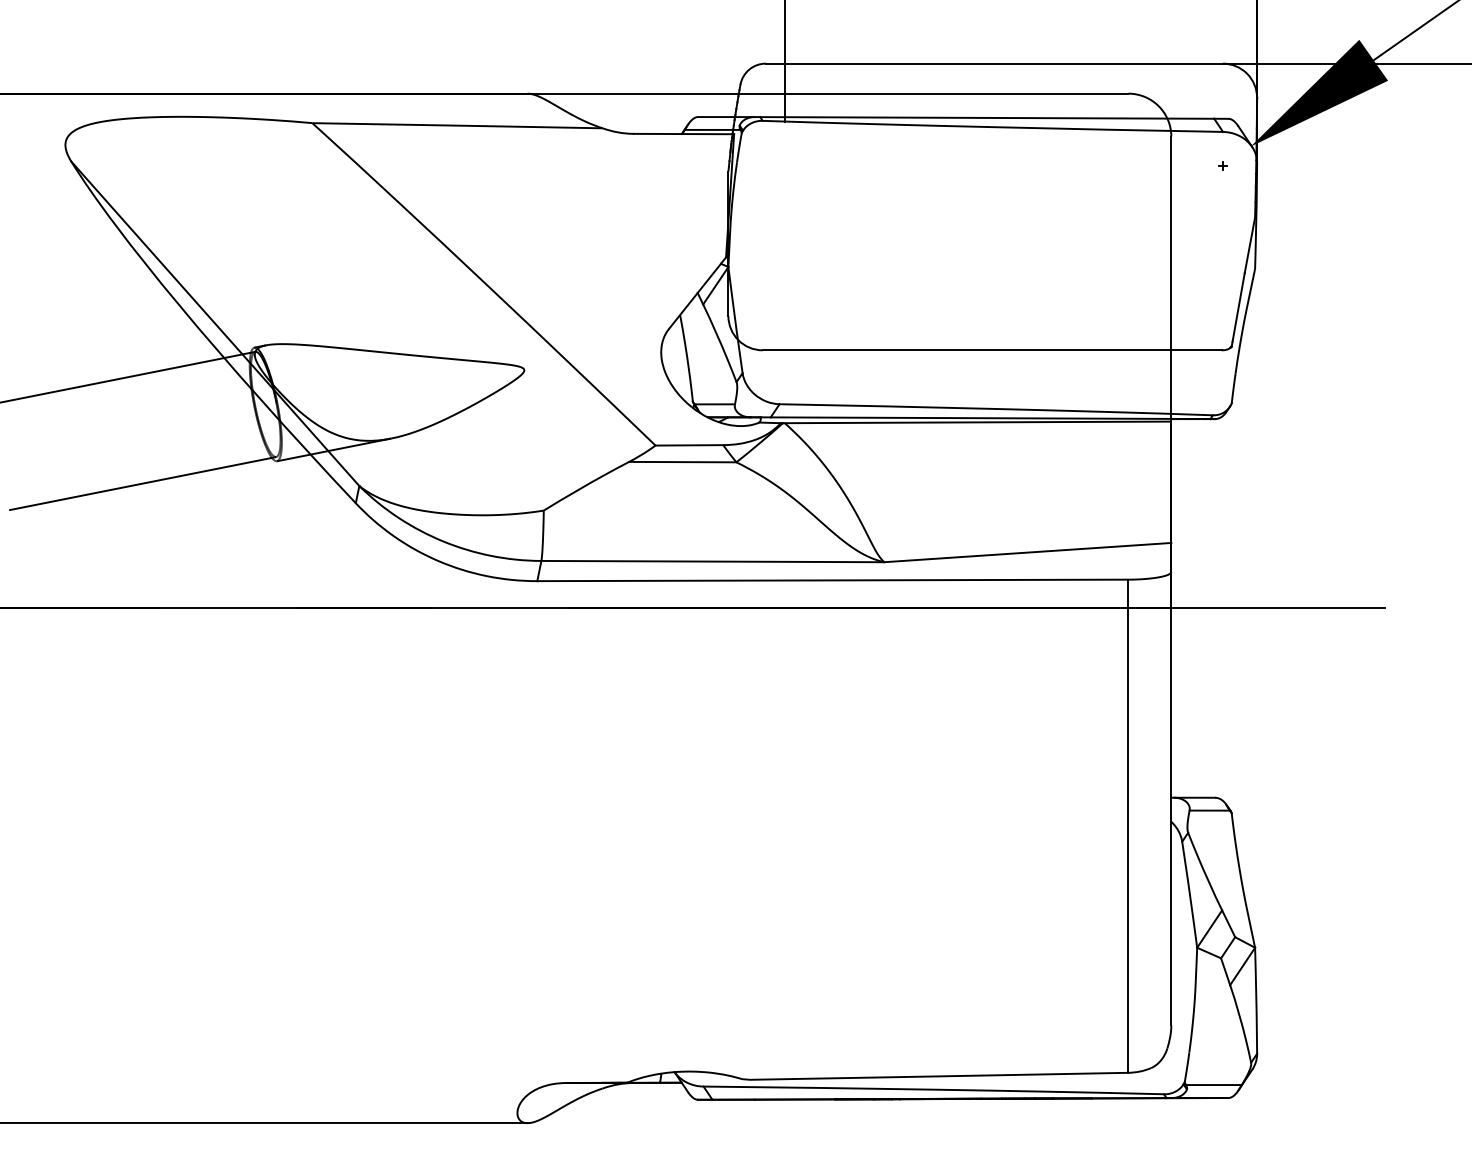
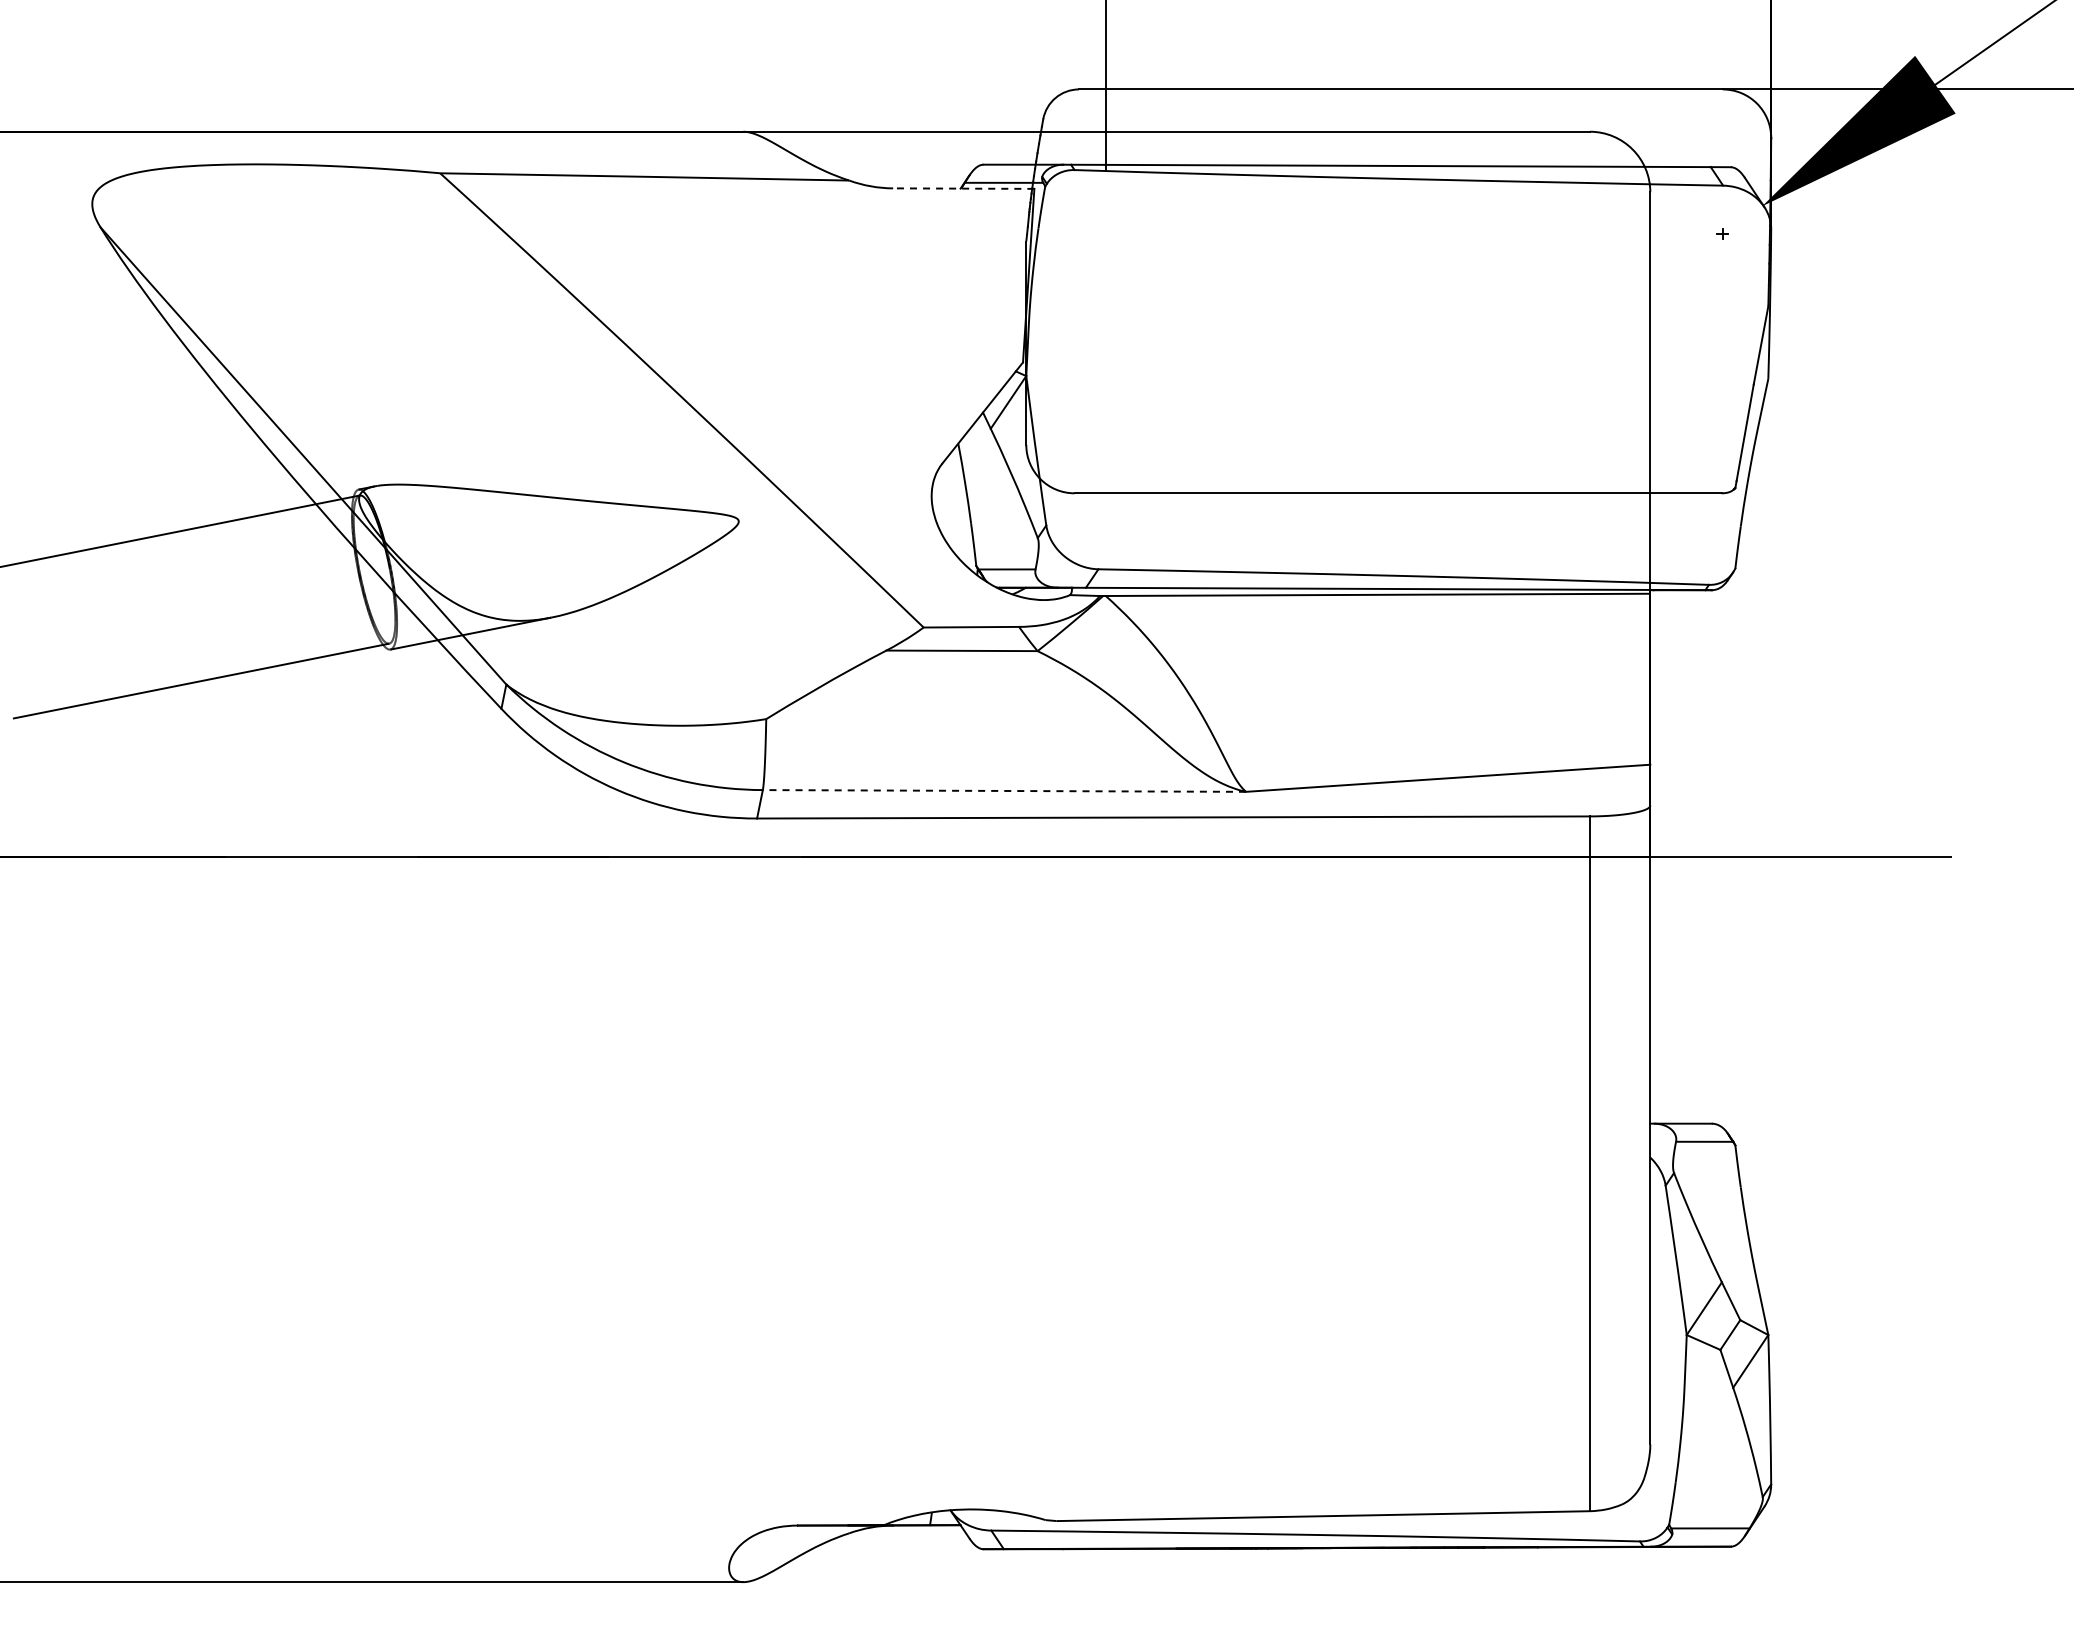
line: (683, 133) -> (963, 188), solid -> dashed
line: (712, 561) -> (1004, 790), solid -> dashed

